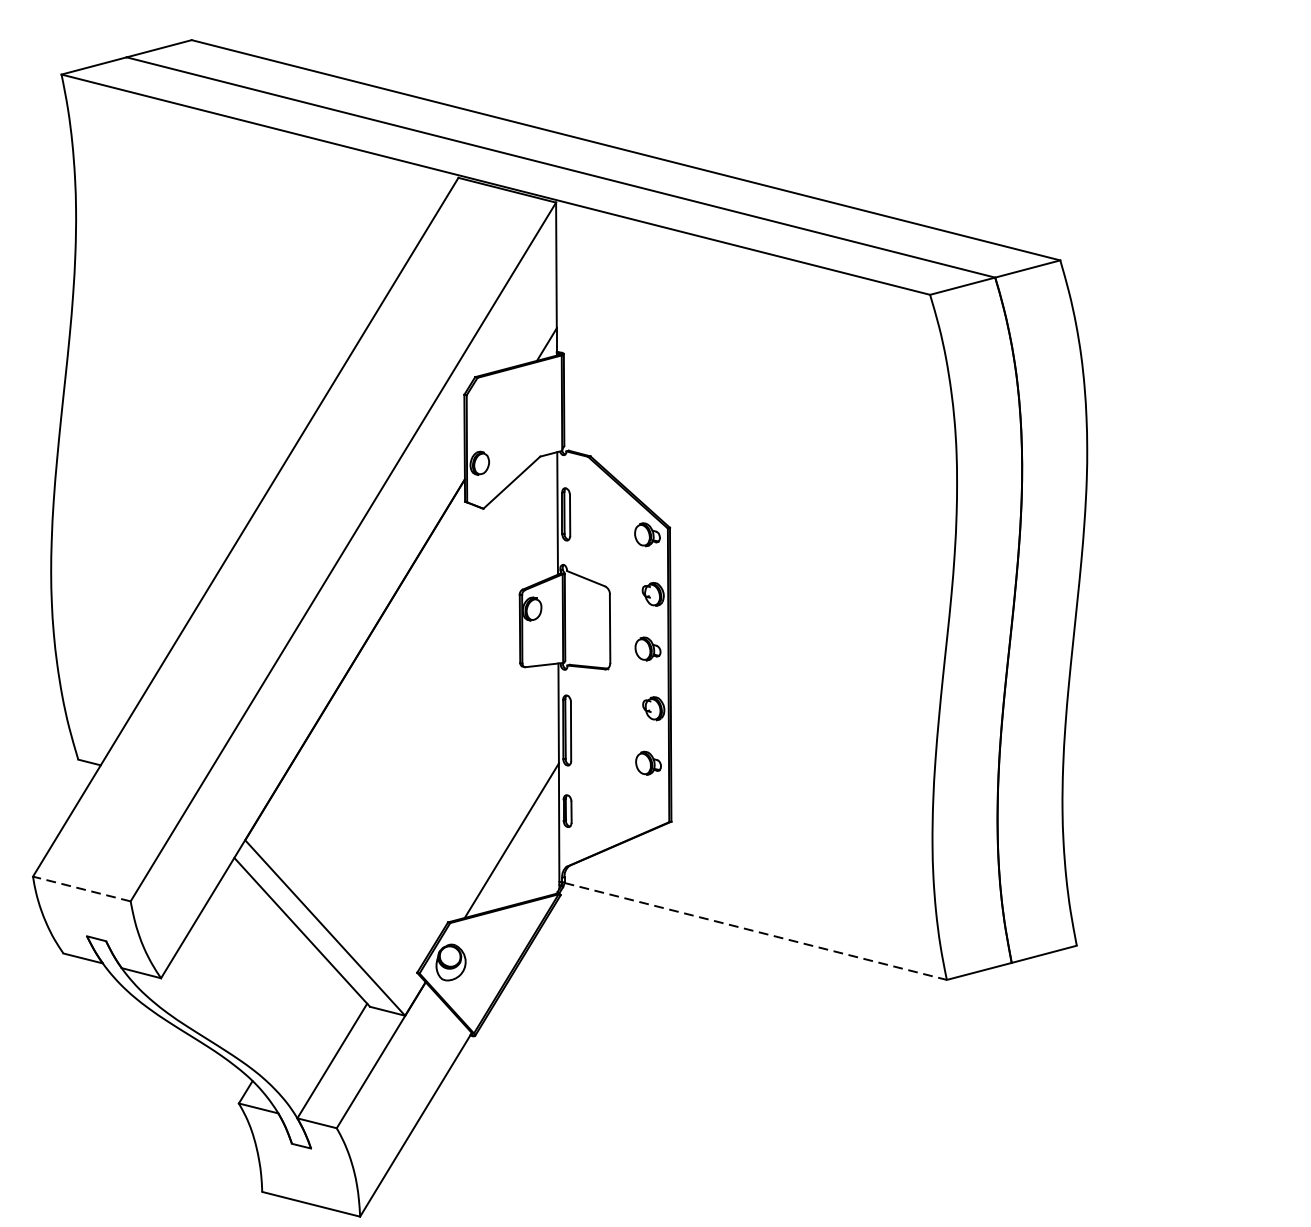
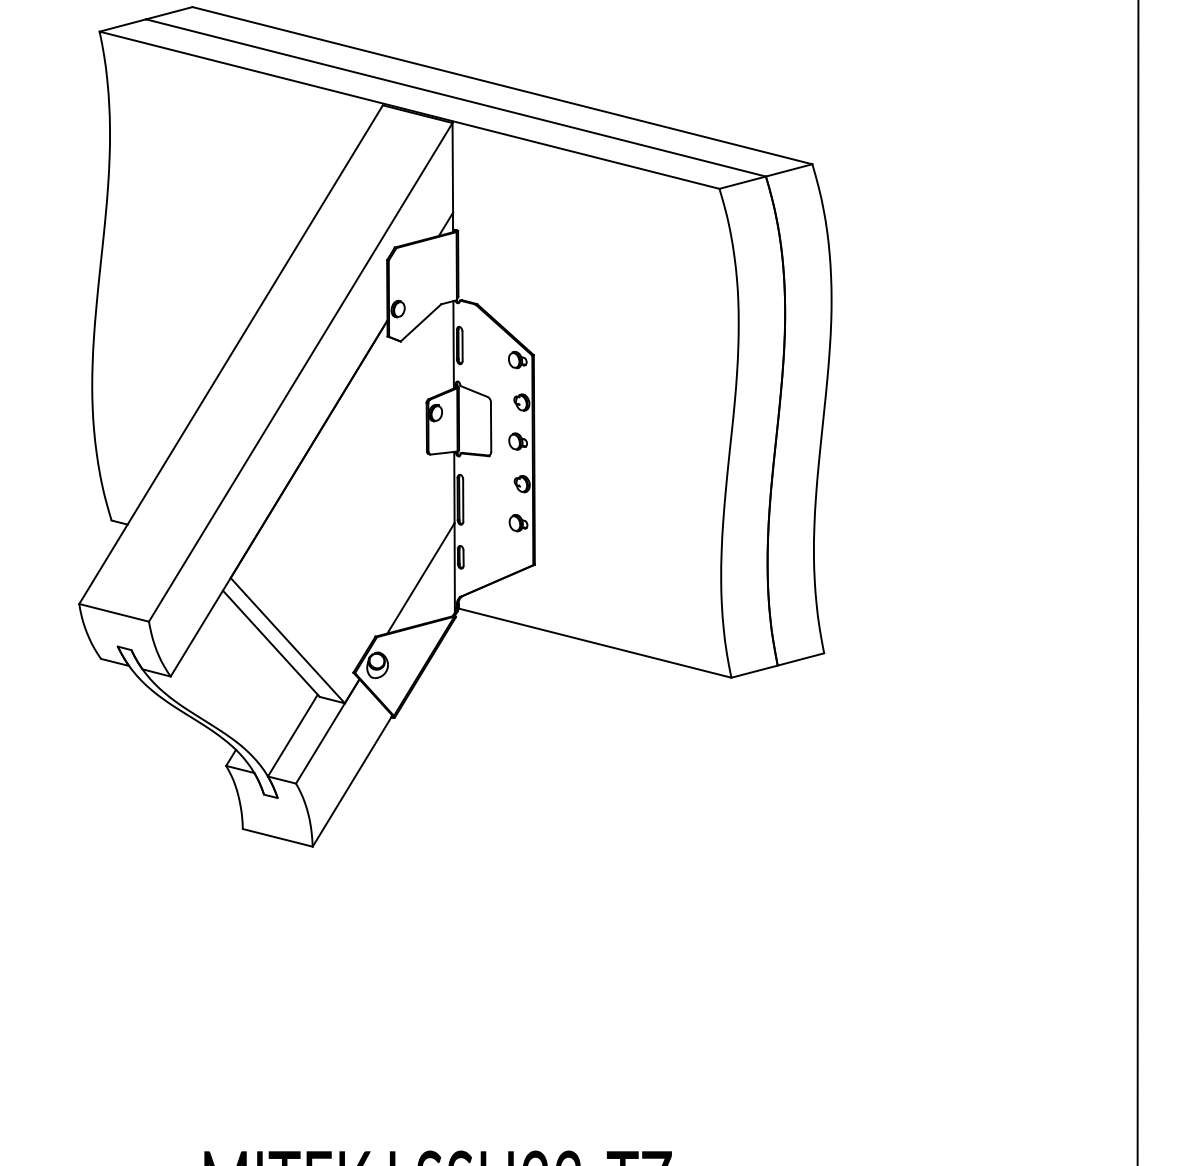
line: (82, 888) -> (114, 612), dashed -> solid
line: (756, 931) -> (595, 643), dashed -> solid

